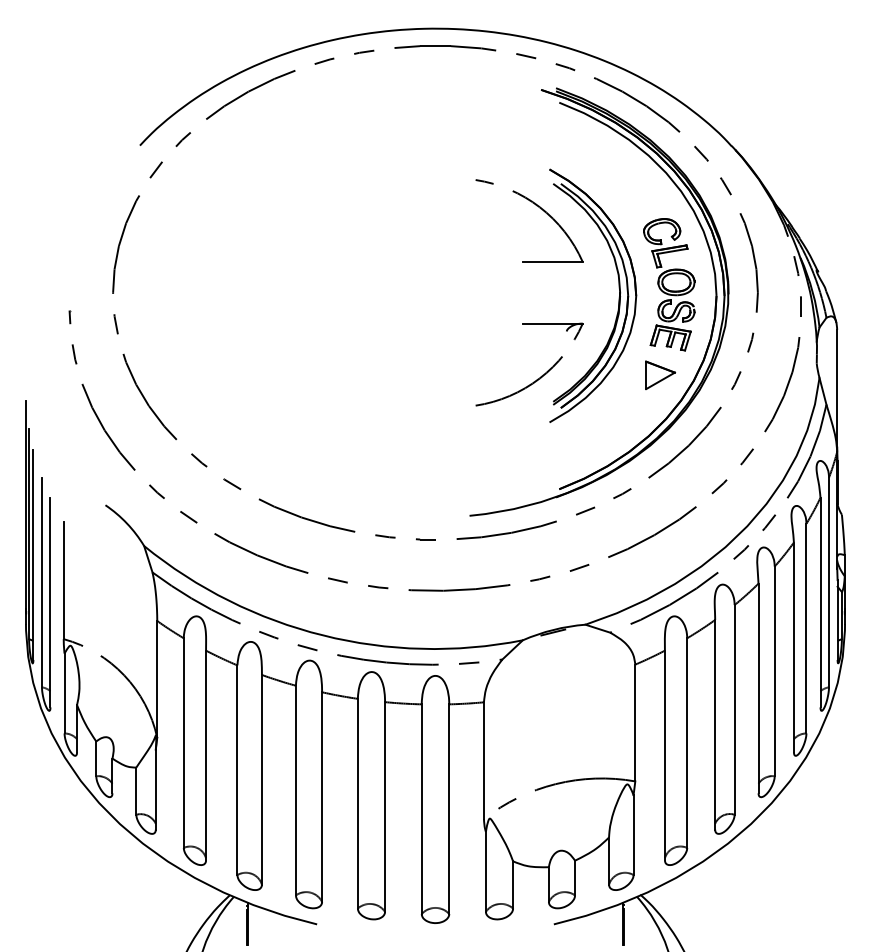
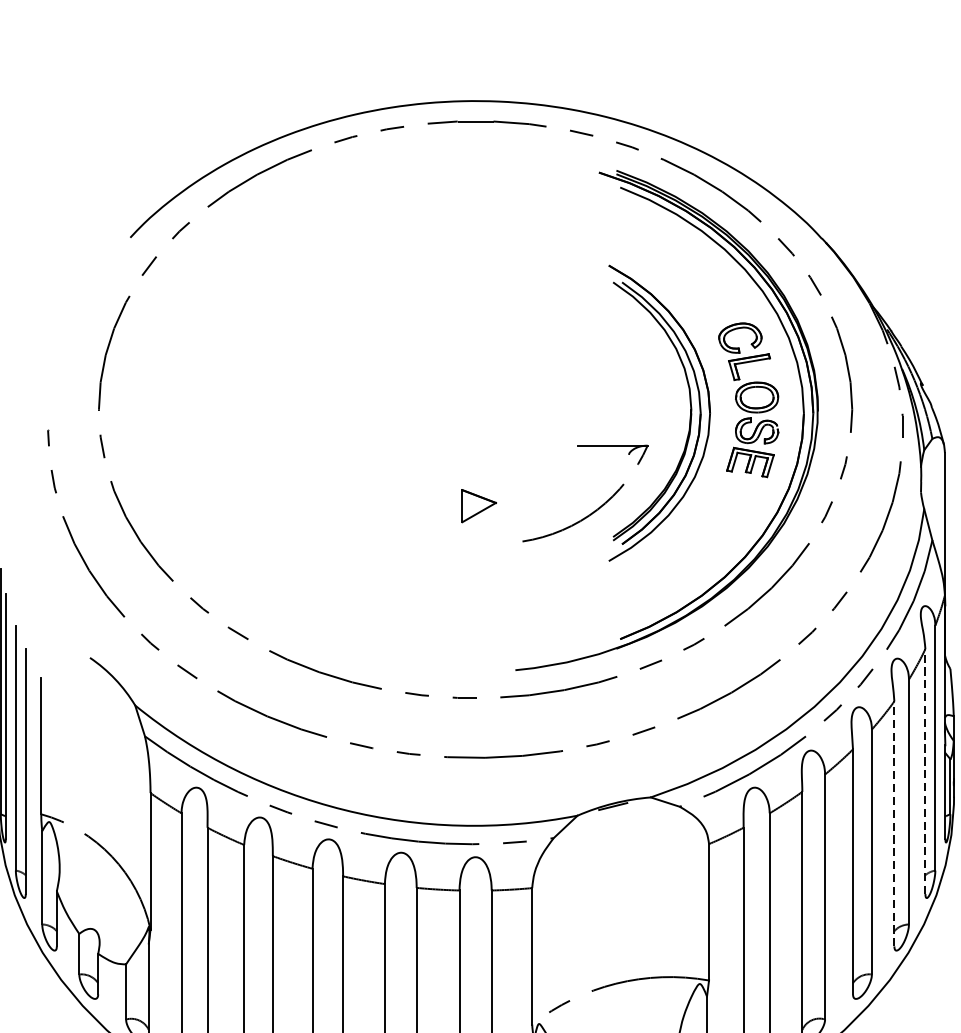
part: (540, 209) -> (598, 312), removed
part: (660, 374) -> (479, 505), moved
line: (820, 602) -> (925, 771), solid -> dashed
line: (793, 647) -> (893, 824), solid -> dashed

